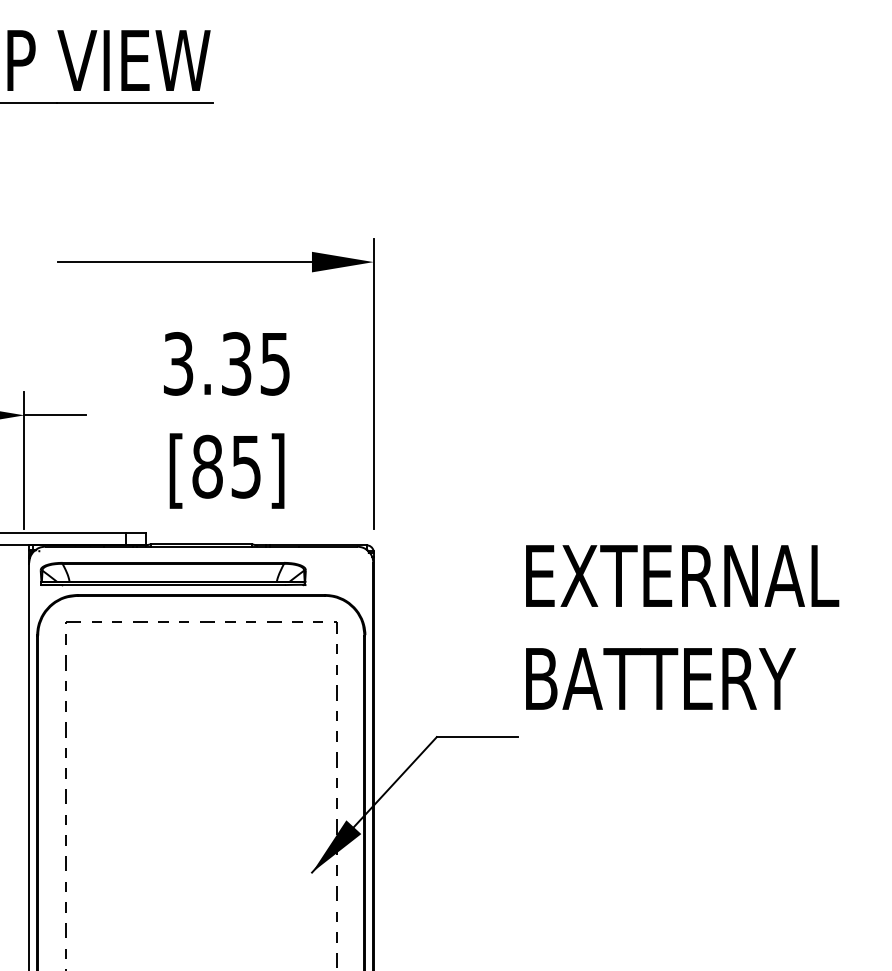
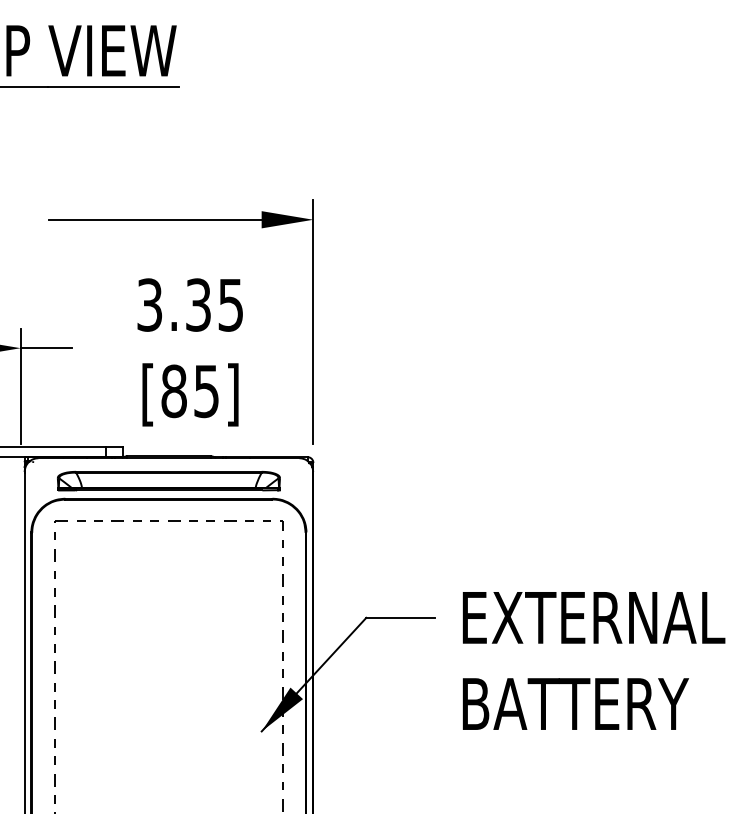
part: (172, 574) -> (168, 481), moved
text: (682, 627) -> (594, 660), moved

